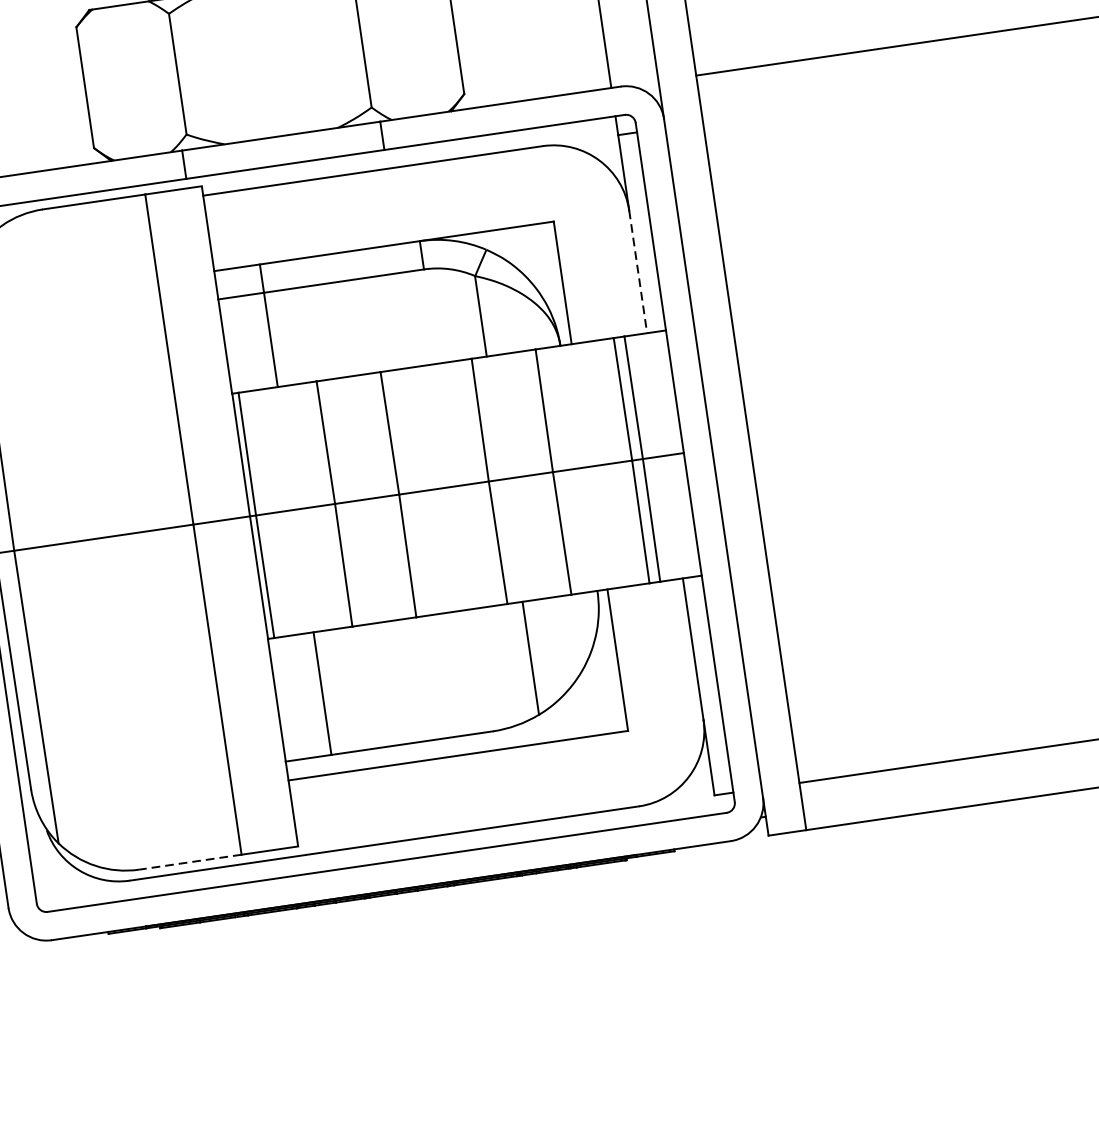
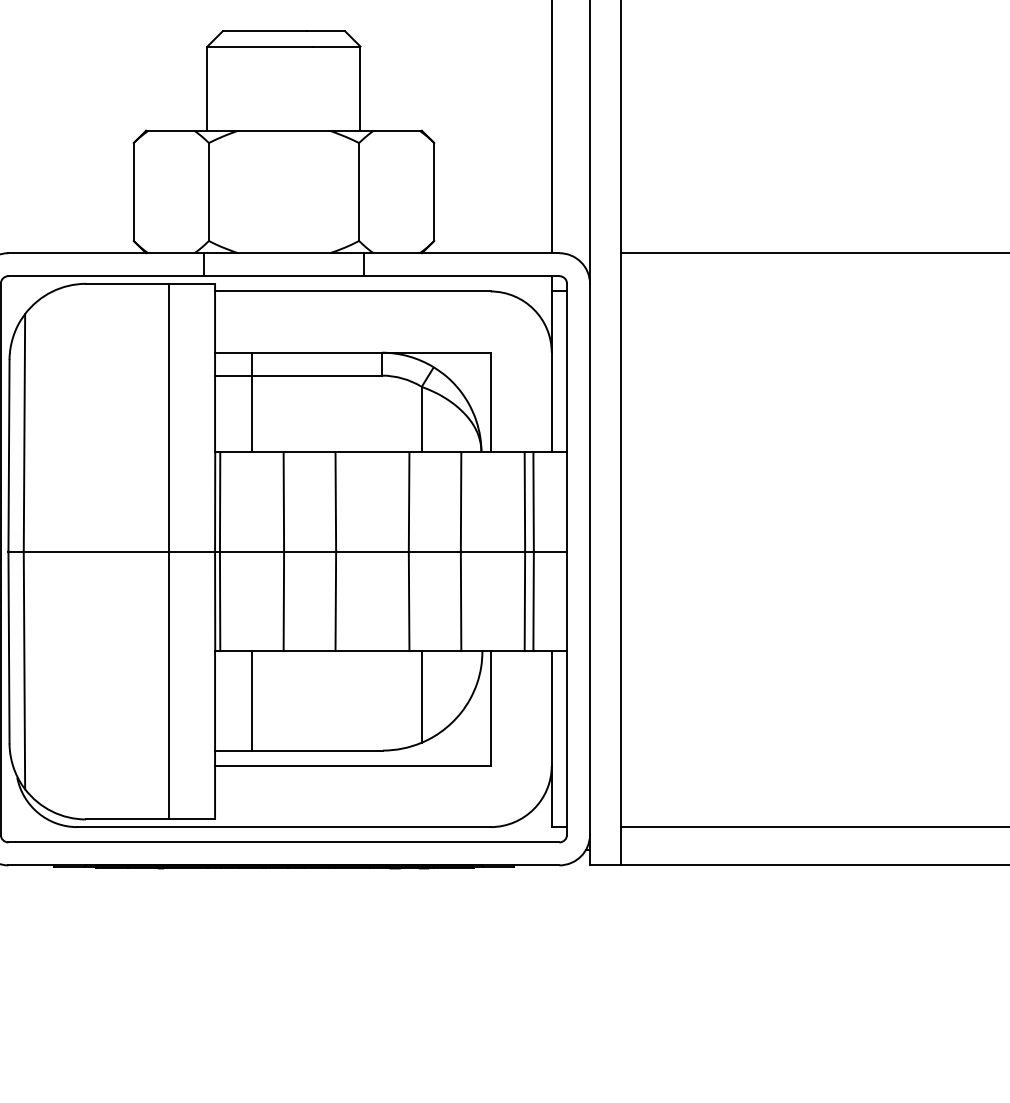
line: (637, 272) -> (551, 402), dashed -> solid
line: (190, 862) -> (127, 819), dashed -> solid

